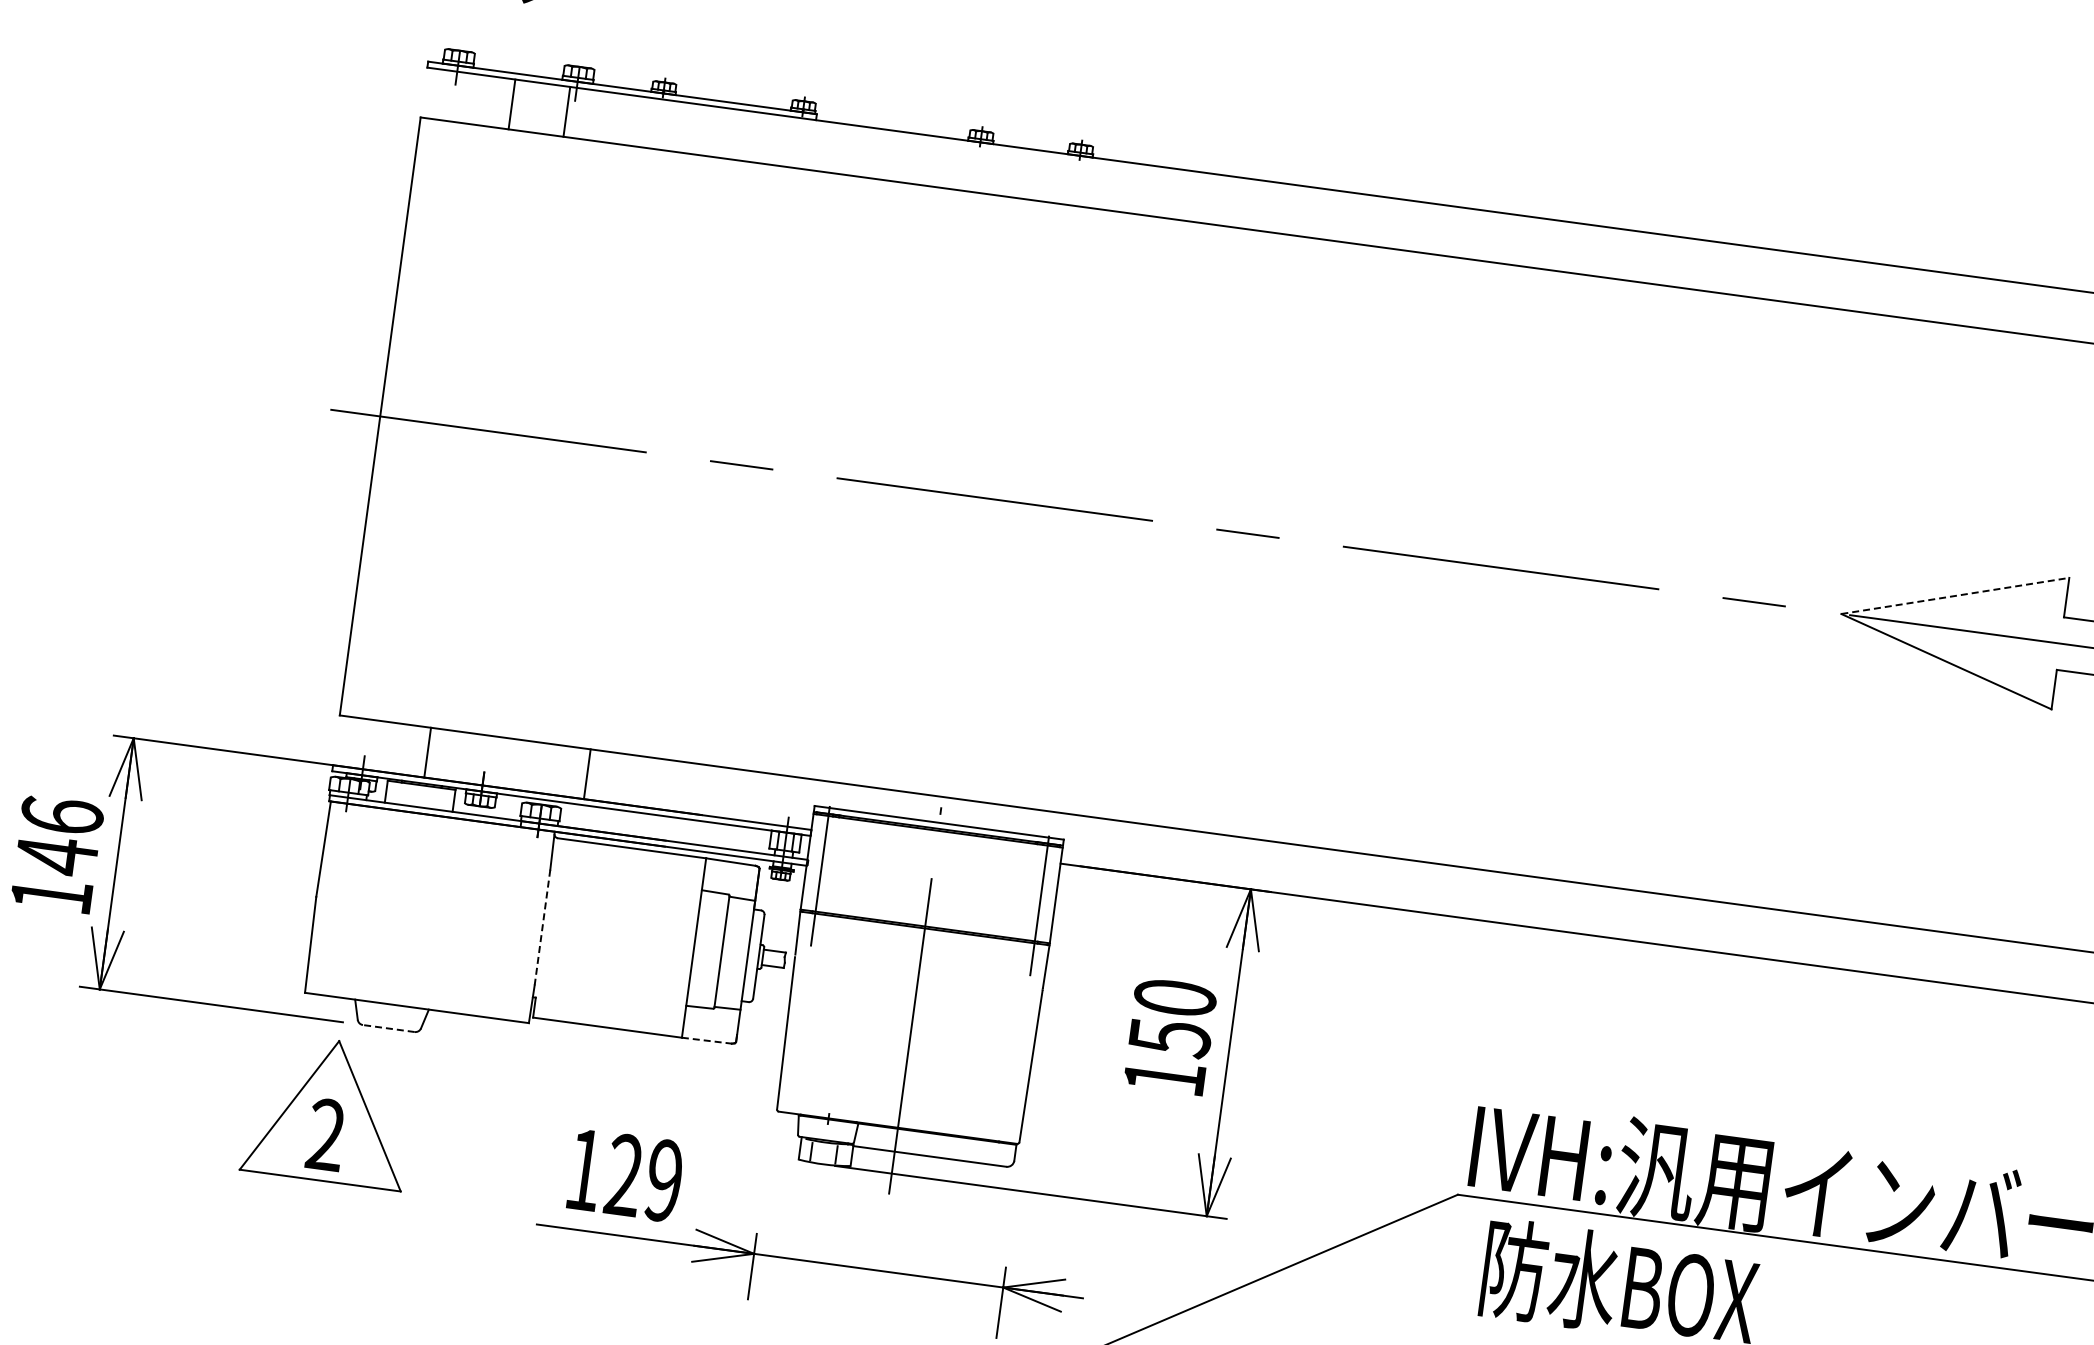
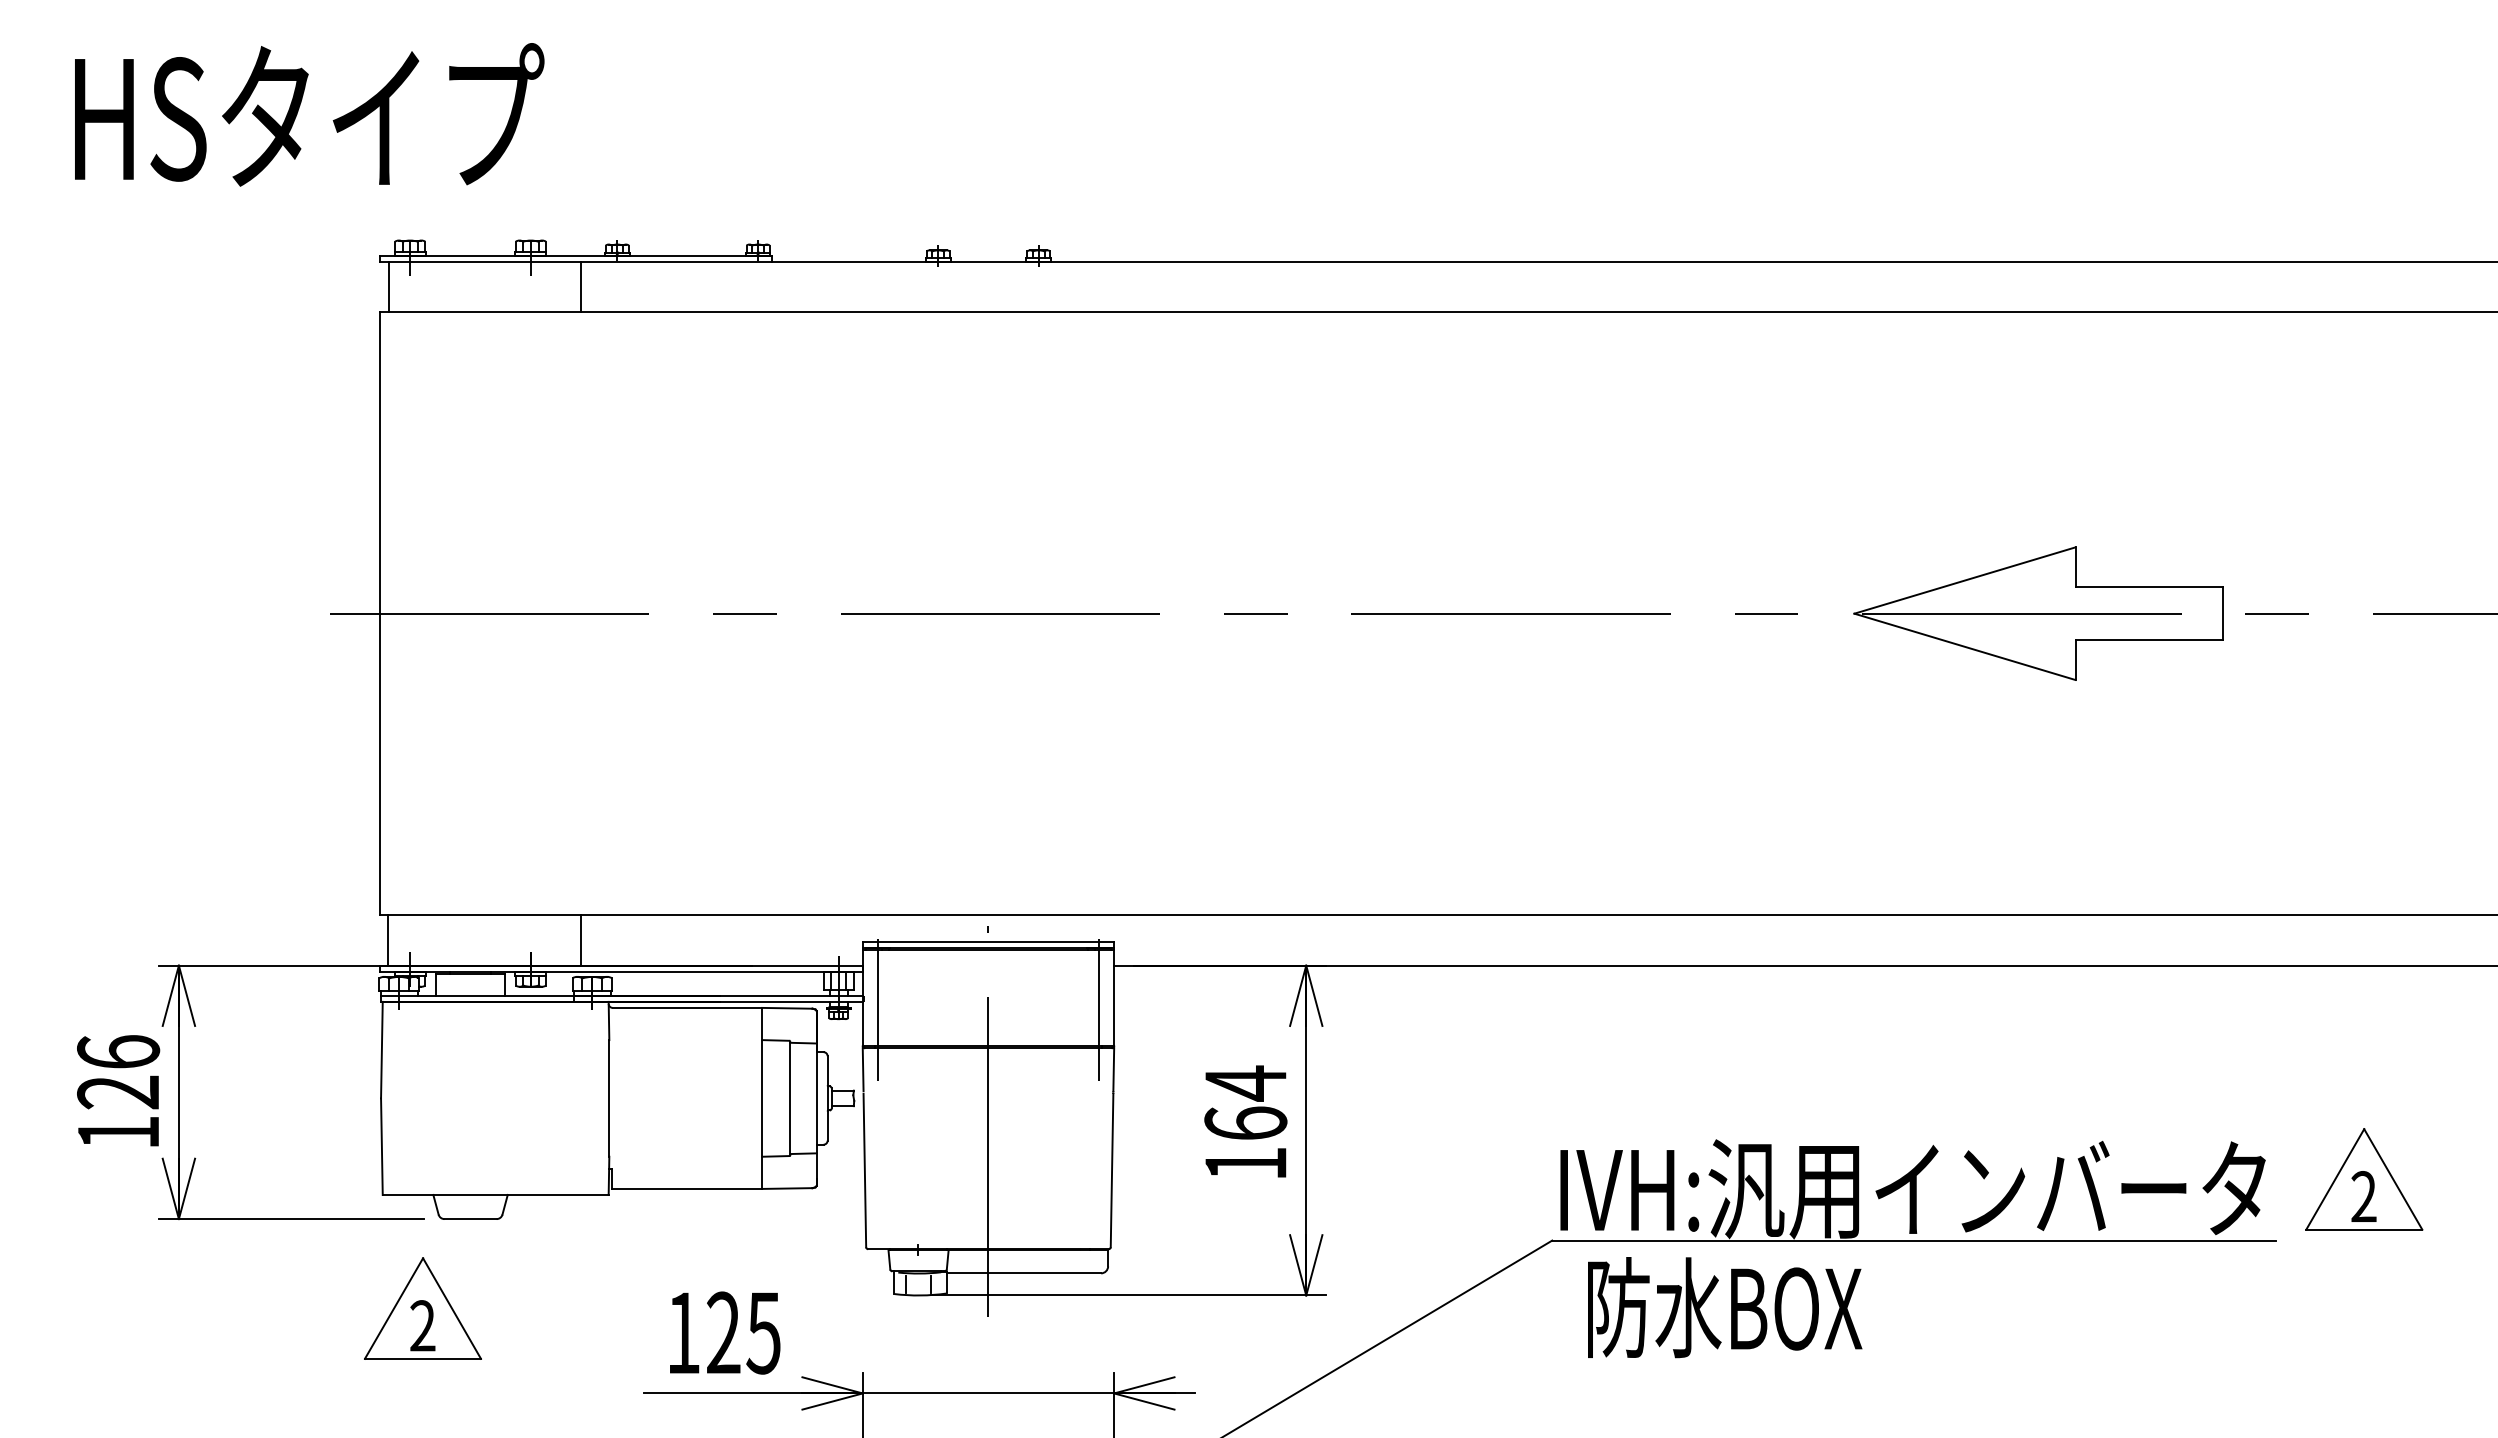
line: (511, 104) -> (388, 286), moved
line: (567, 111) -> (581, 286), moved
line: (1955, 595) -> (1965, 580), dashed -> solid
line: (428, 752) -> (388, 940), moved
line: (587, 774) -> (581, 940), moved
text: (55, 855) -> (117, 1092), 146 -> 126
line: (542, 927) -> (609, 1098), dashed -> solid
text: (1172, 1017) -> (1245, 1103), 150 -> 164
line: (388, 1028) -> (470, 1219), dashed -> solid
line: (706, 1040) -> (787, 1188), dashed -> solid
part: (329, 1110) -> (422, 1308), size x0.71
text: (663, 1180) -> (763, 1332), 129 -> 125

